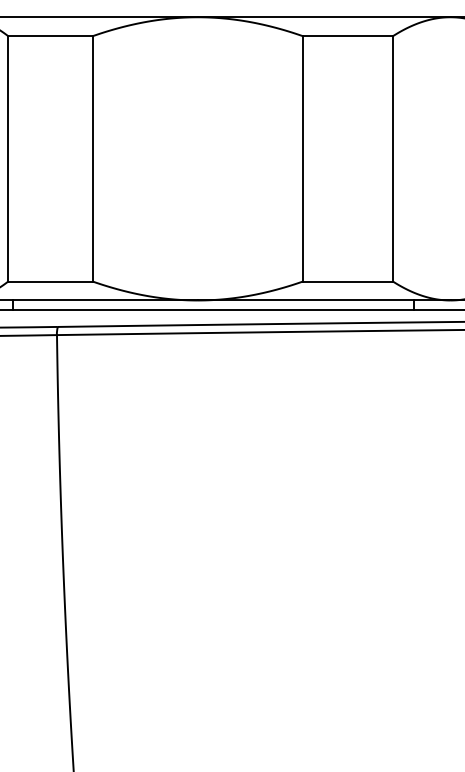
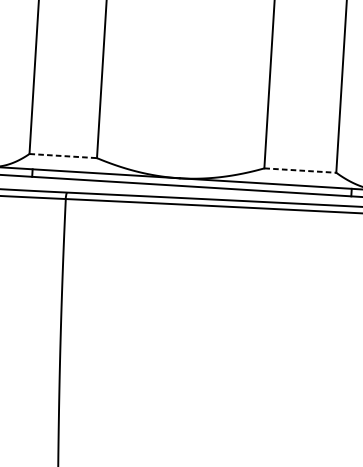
line: (51, 281) -> (64, 156), solid -> dashed
line: (348, 281) -> (300, 170), solid -> dashed

